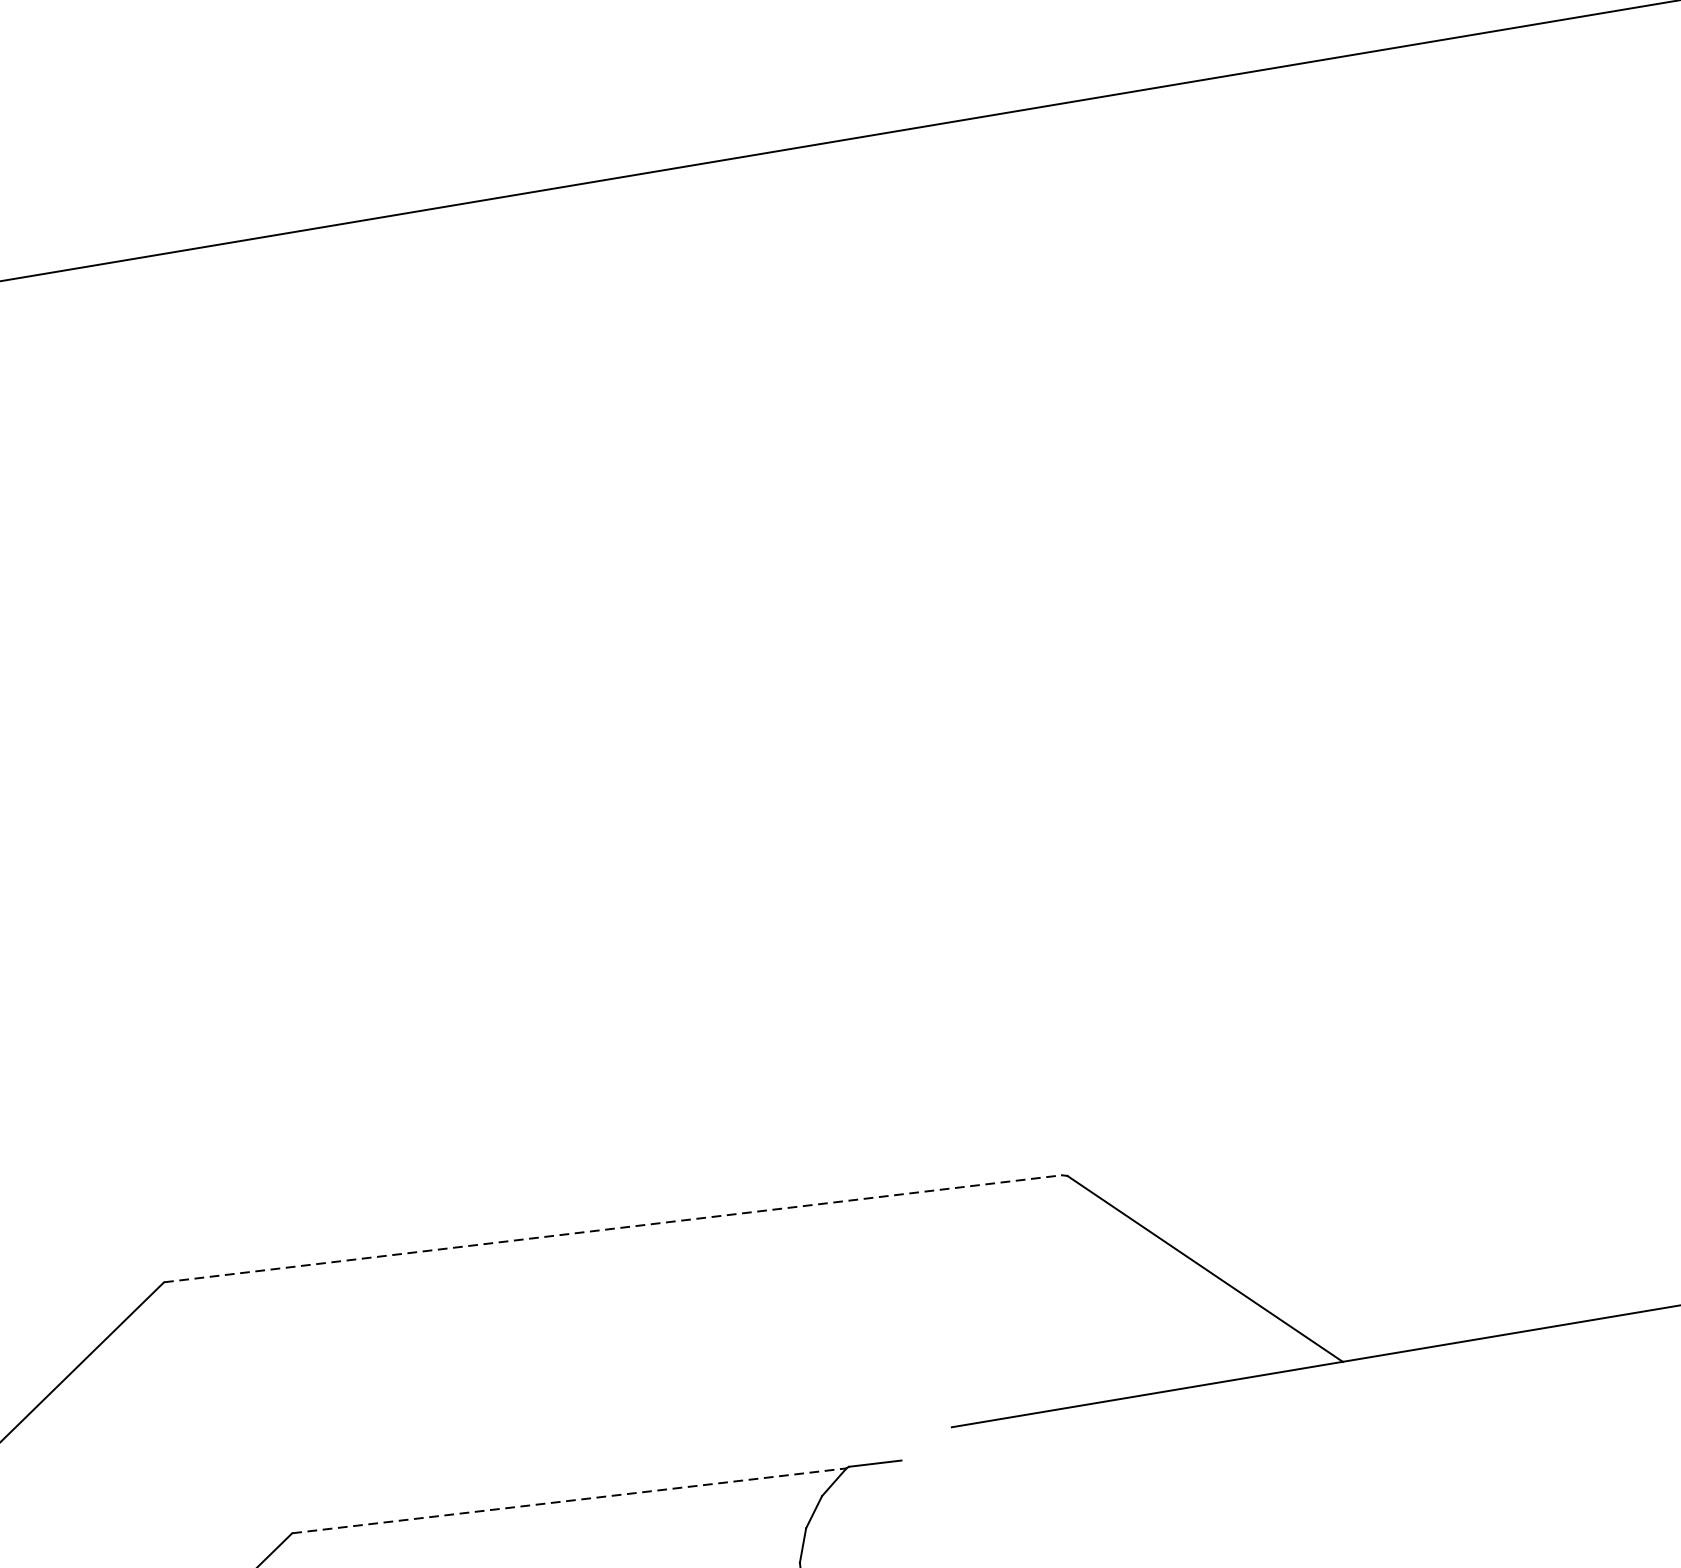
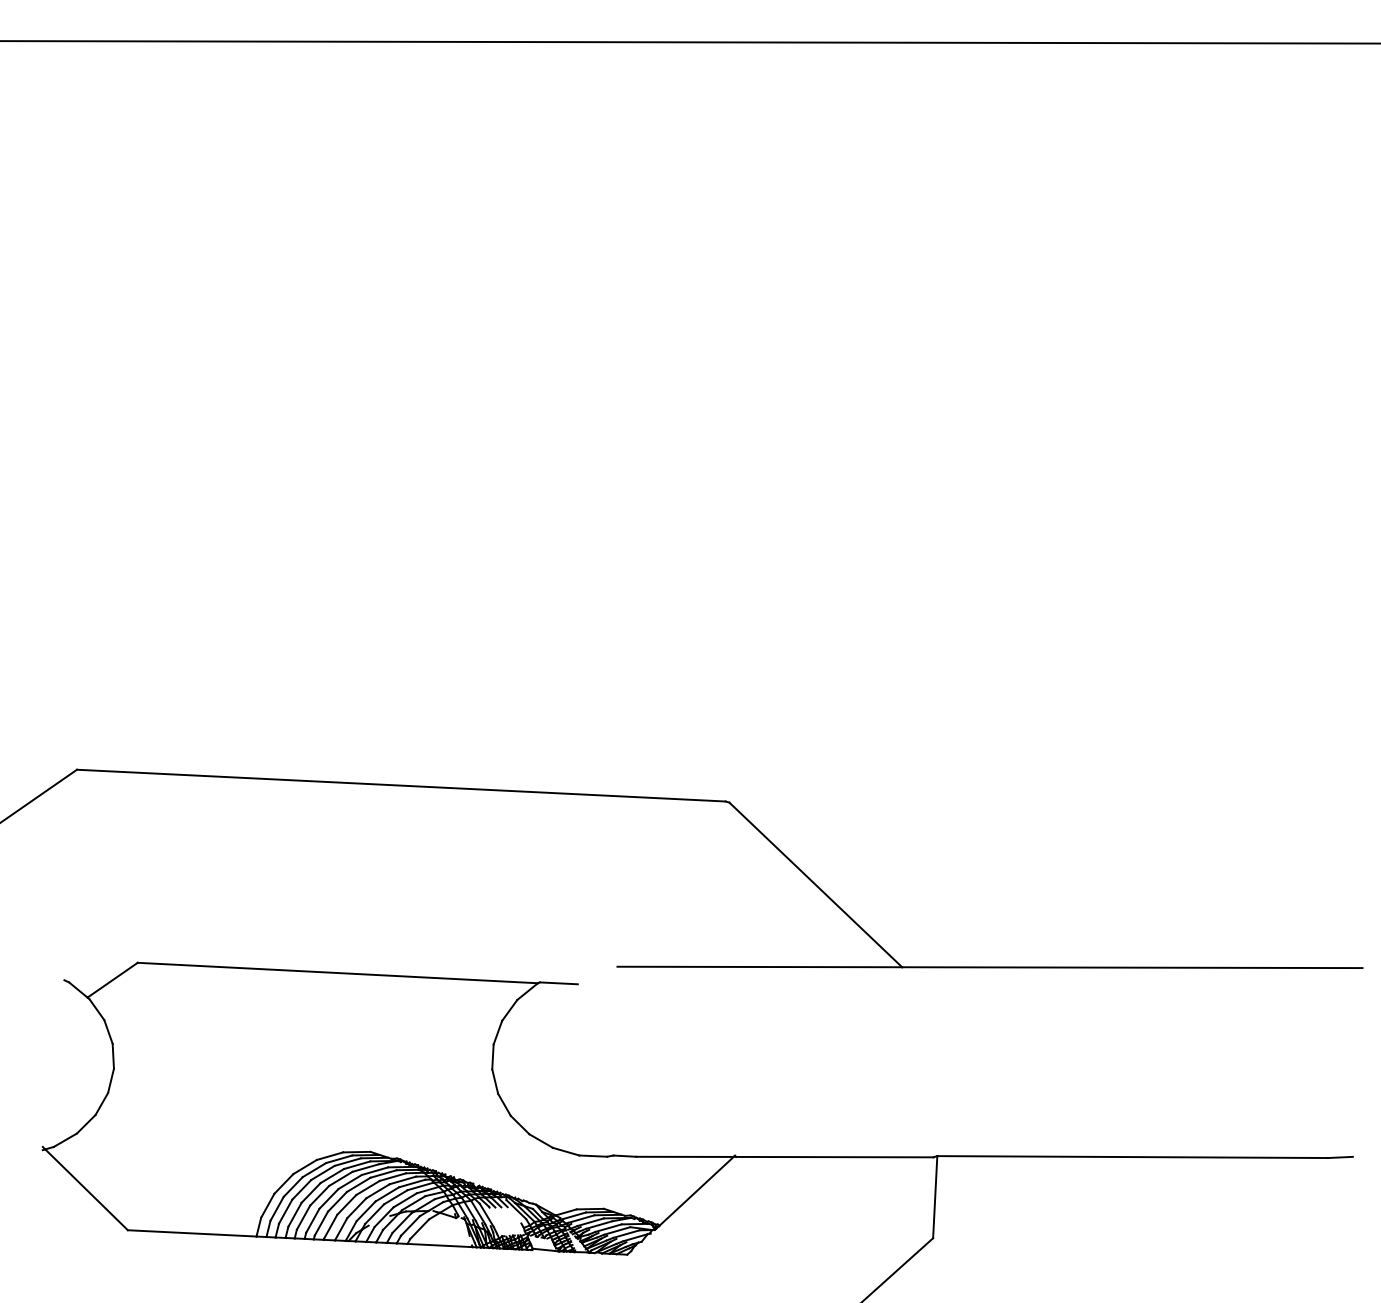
line: (613, 1228) -> (401, 785), dashed -> solid
line: (570, 1501) -> (338, 973), dashed -> solid

